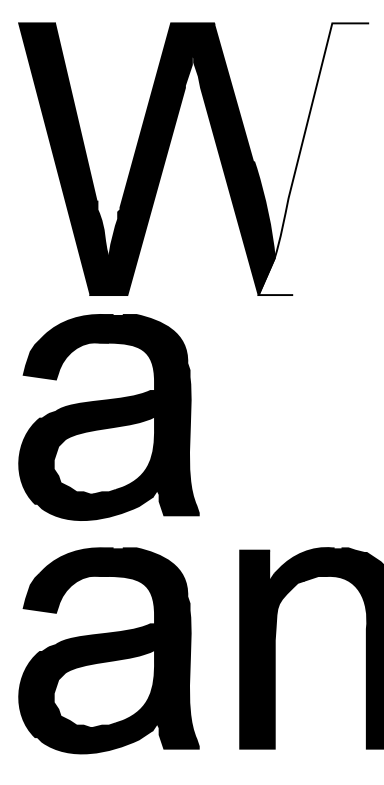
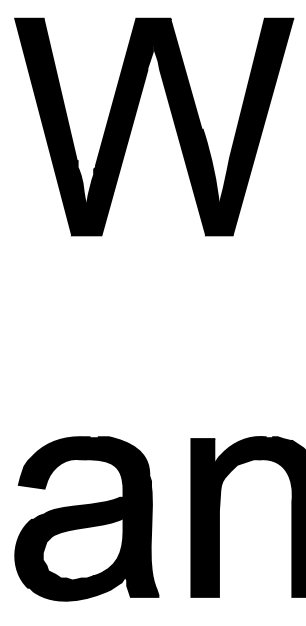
fill: (314, 158) -> (250, 126), added
part: (108, 416) -> (86, 332), removed

